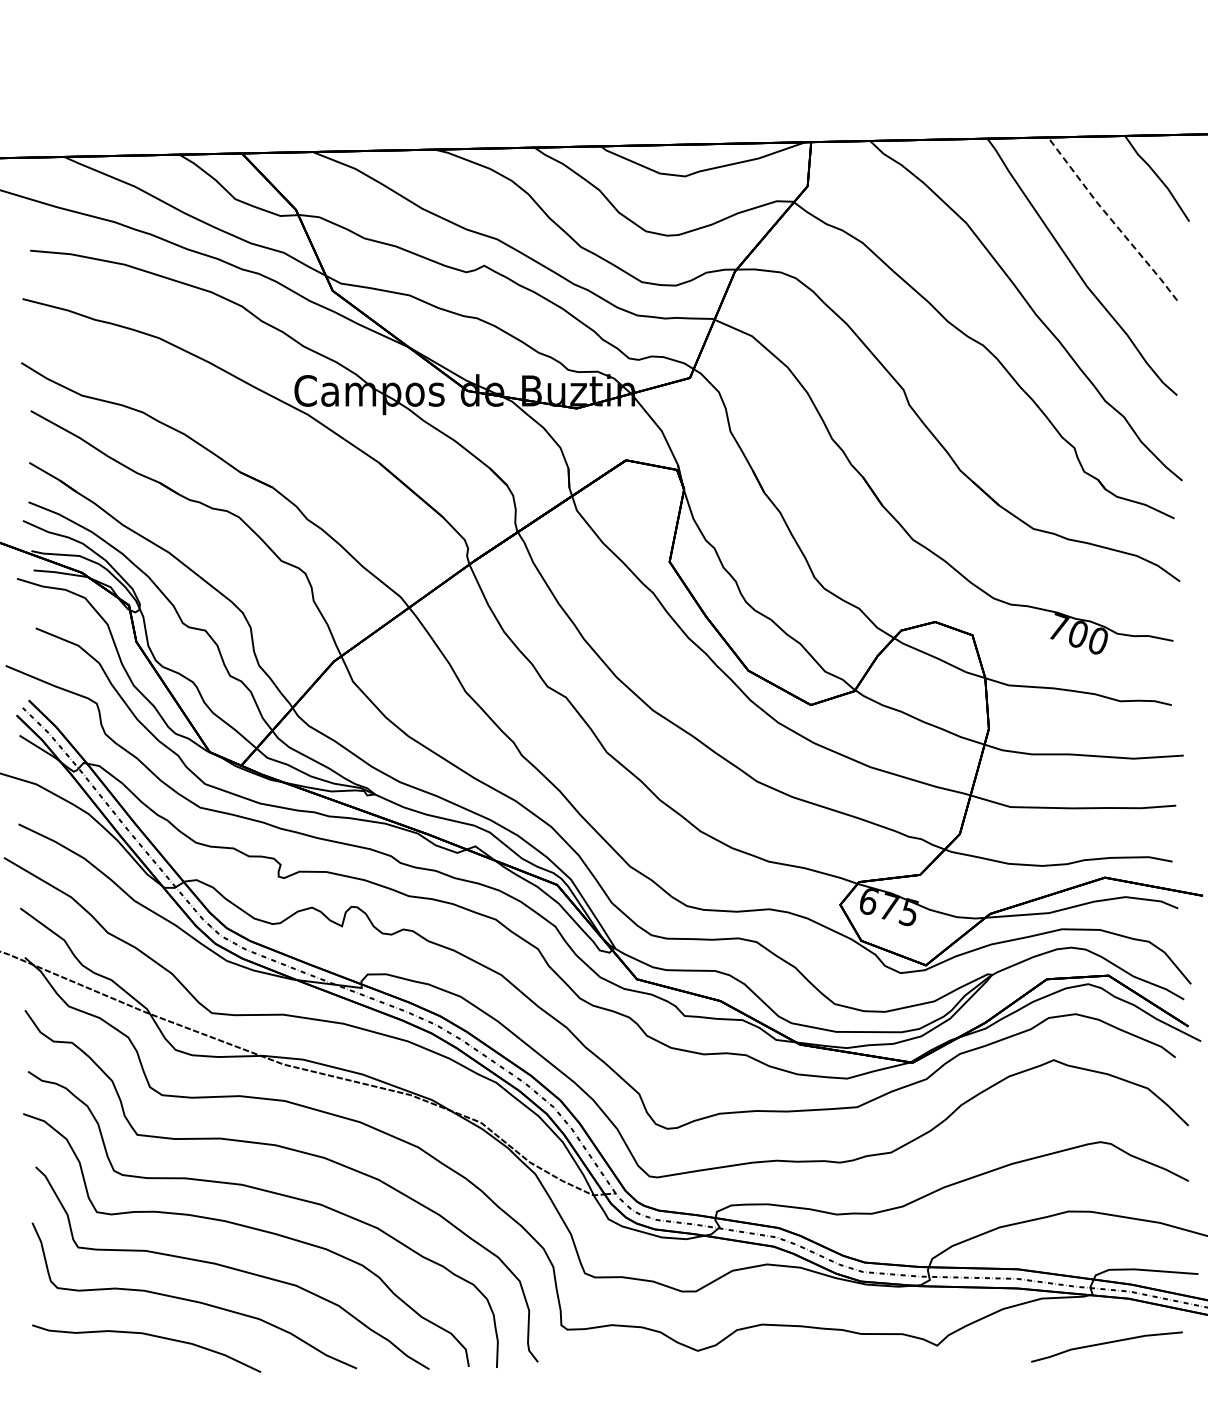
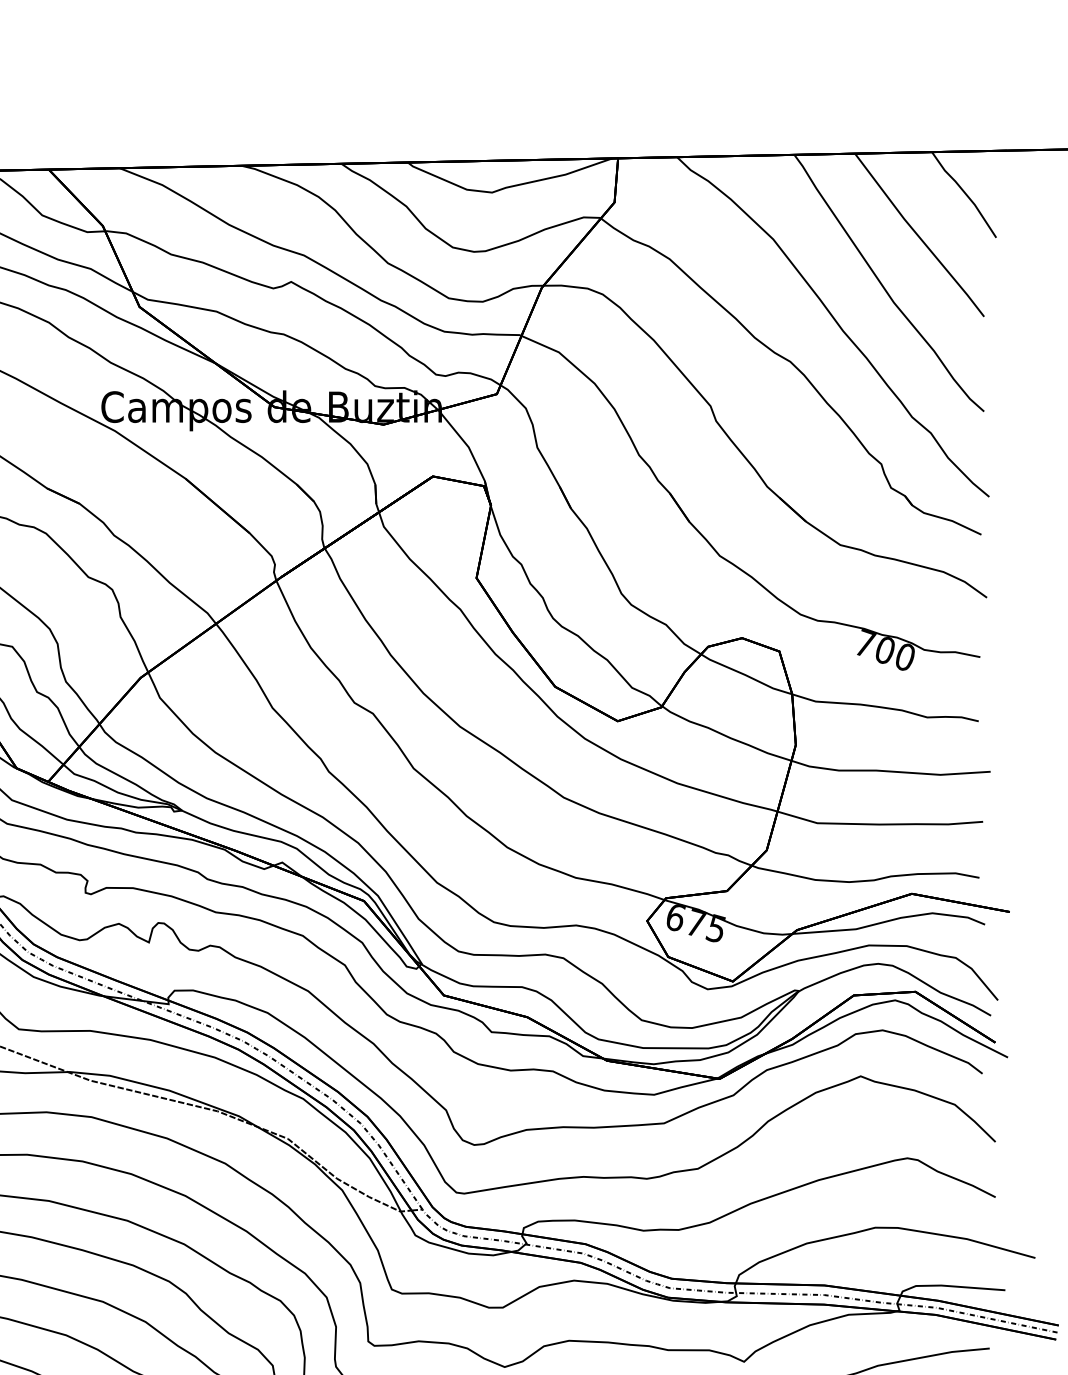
line: (1111, 219) -> (918, 235), dashed -> solid

